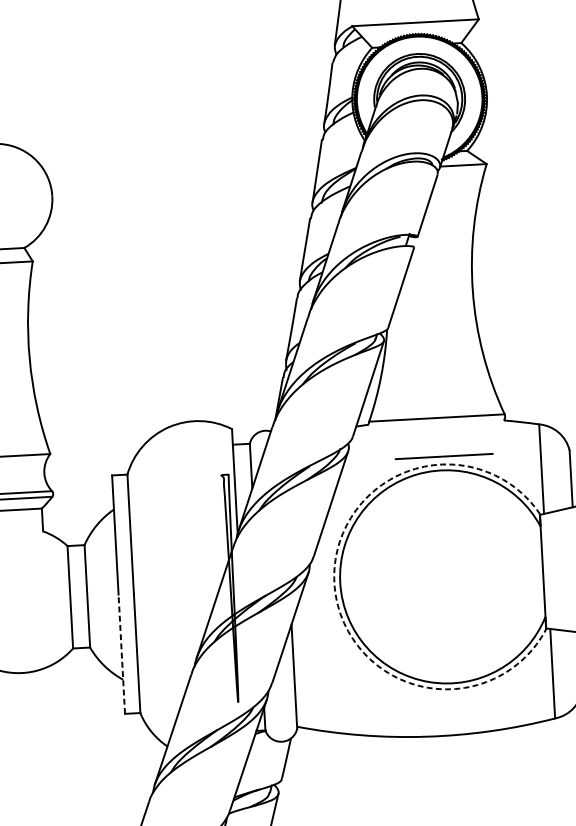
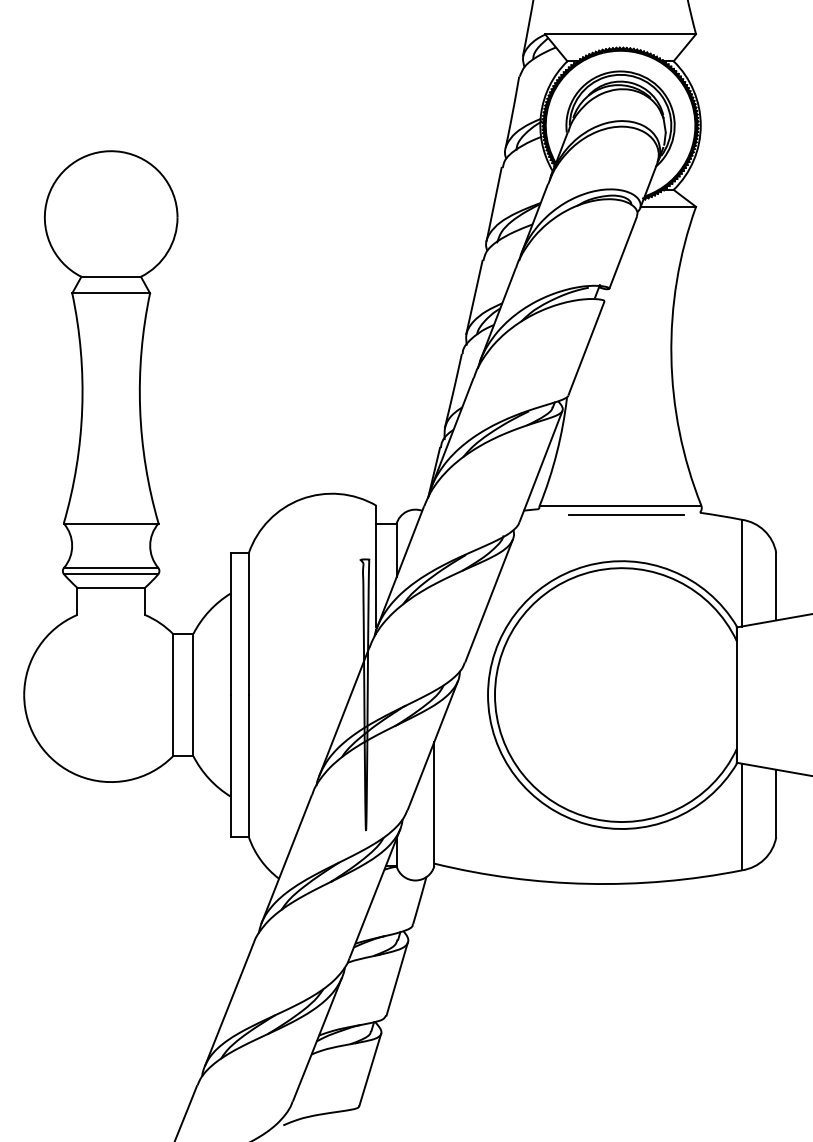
line: (443, 456) -> (626, 514), moved
arc: (334, 583) -> (488, 695), dashed -> solid
line: (121, 653) -> (230, 765), dashed -> solid

